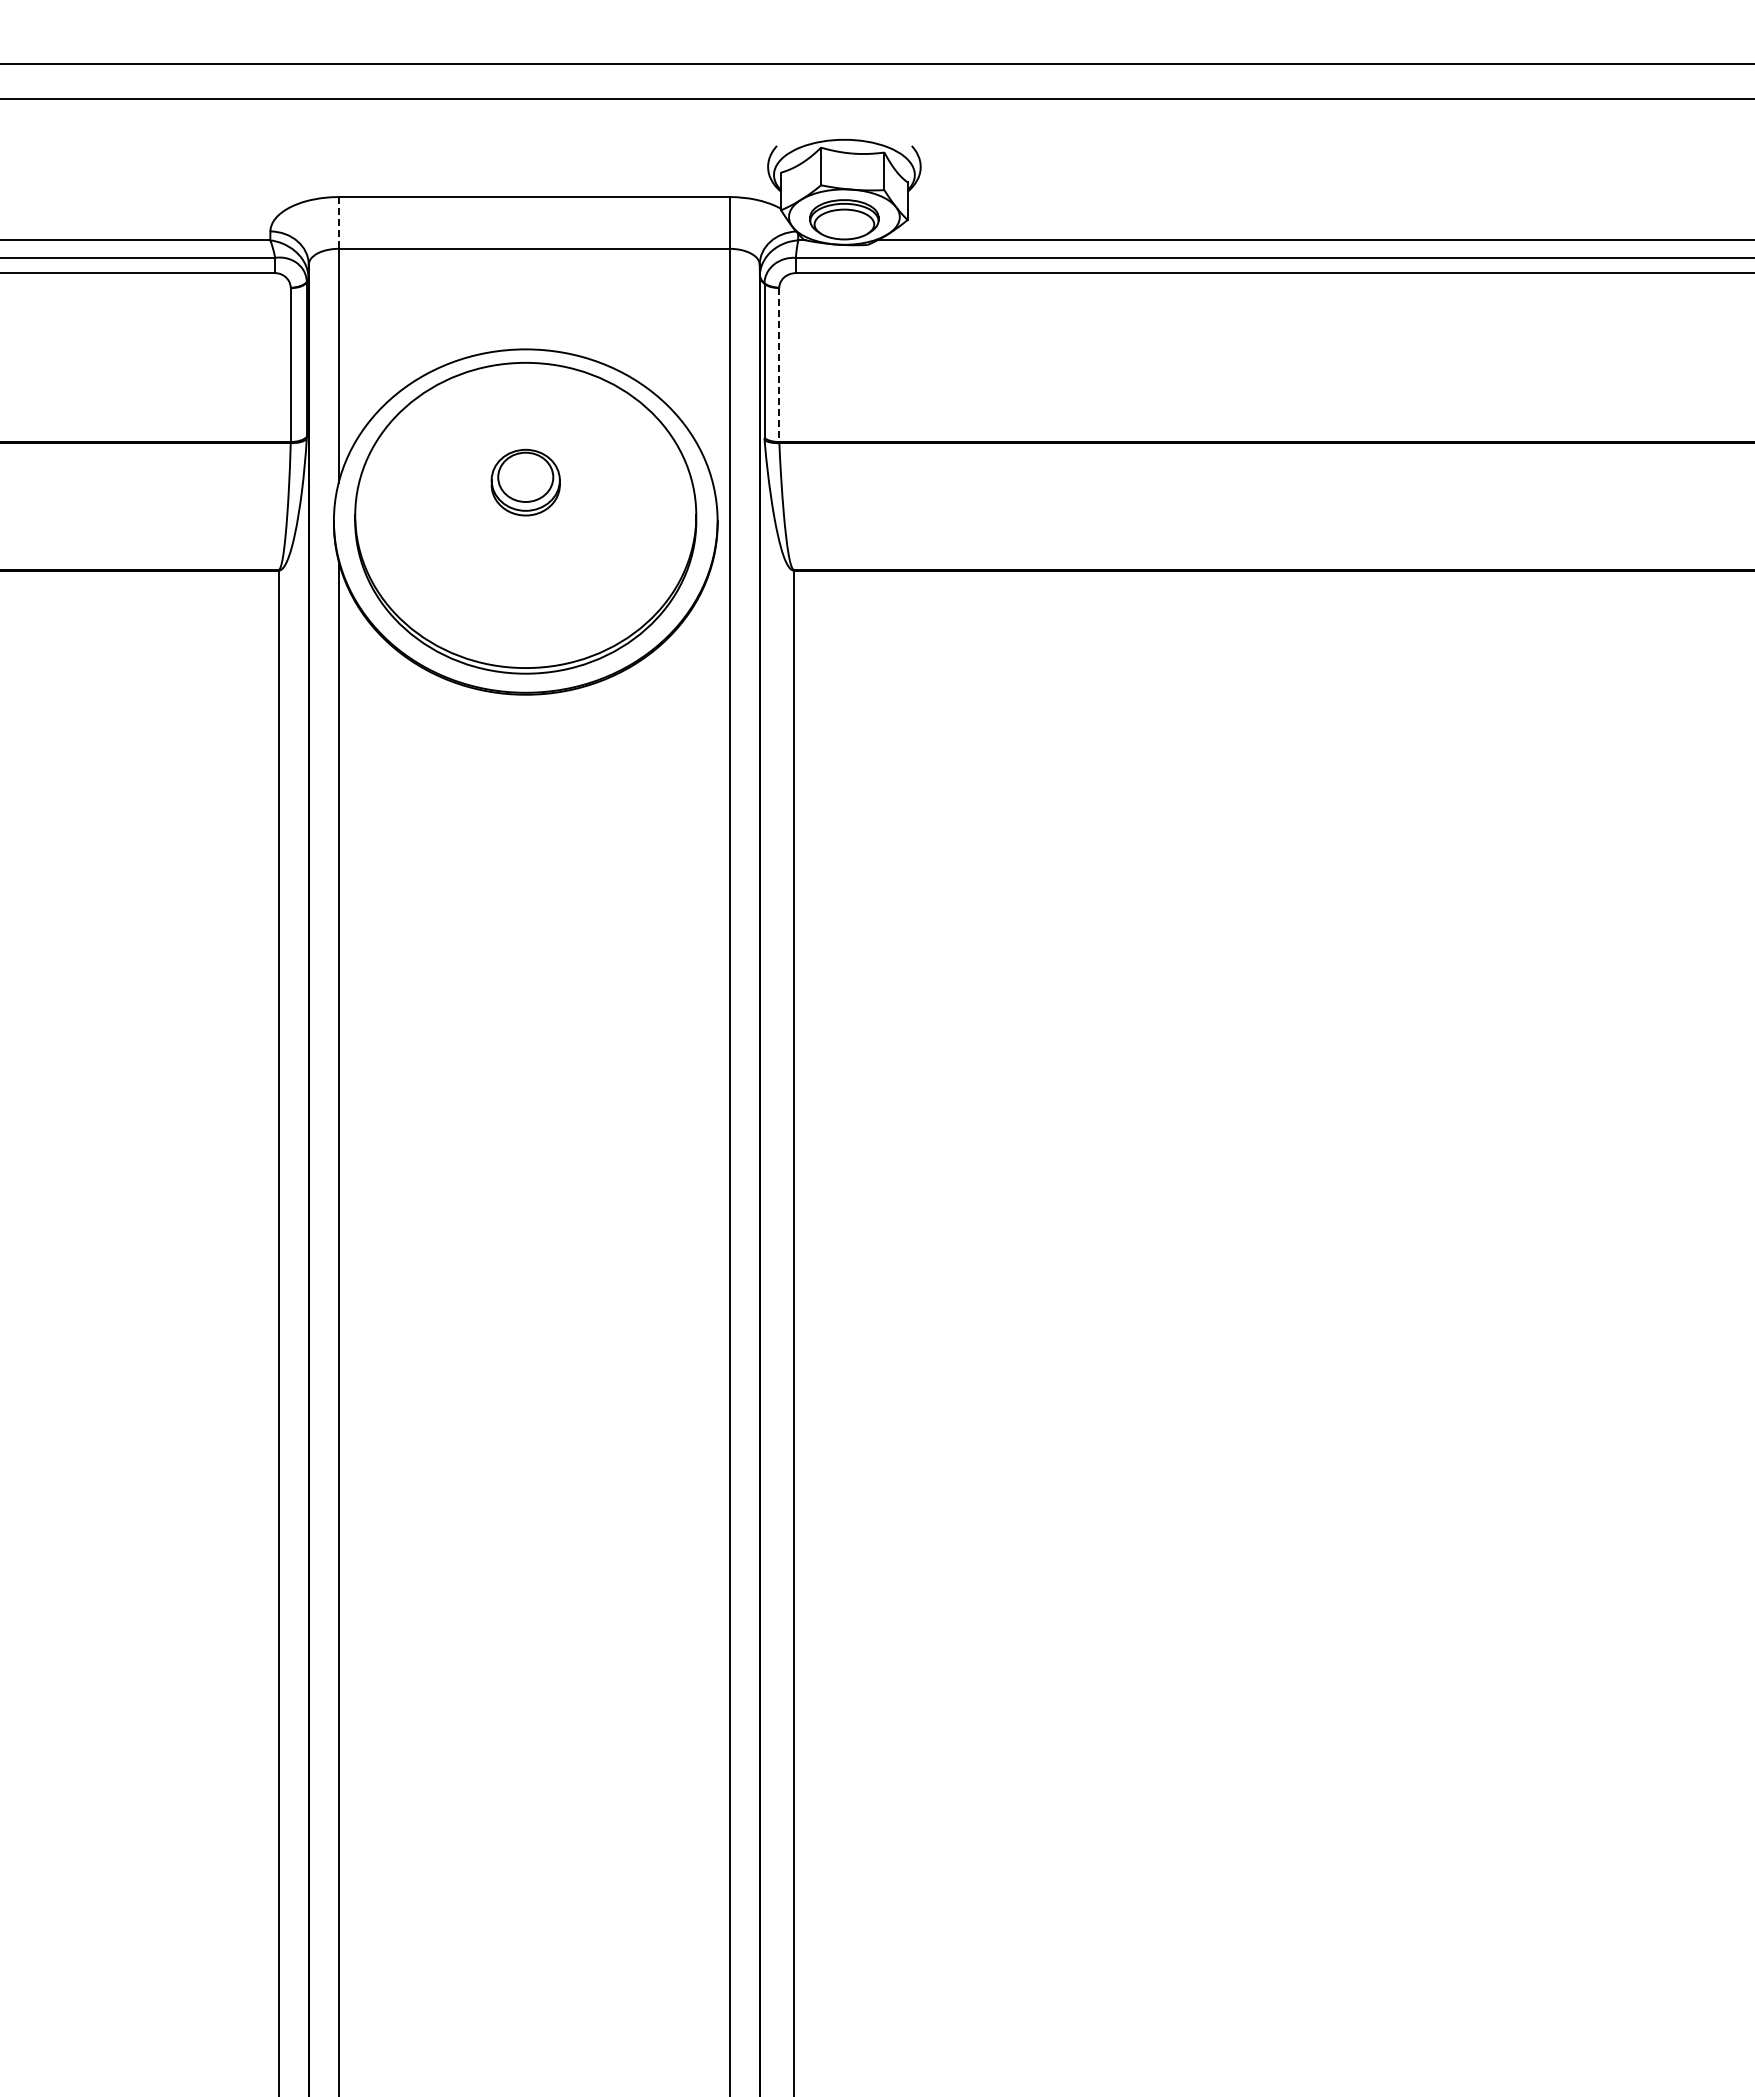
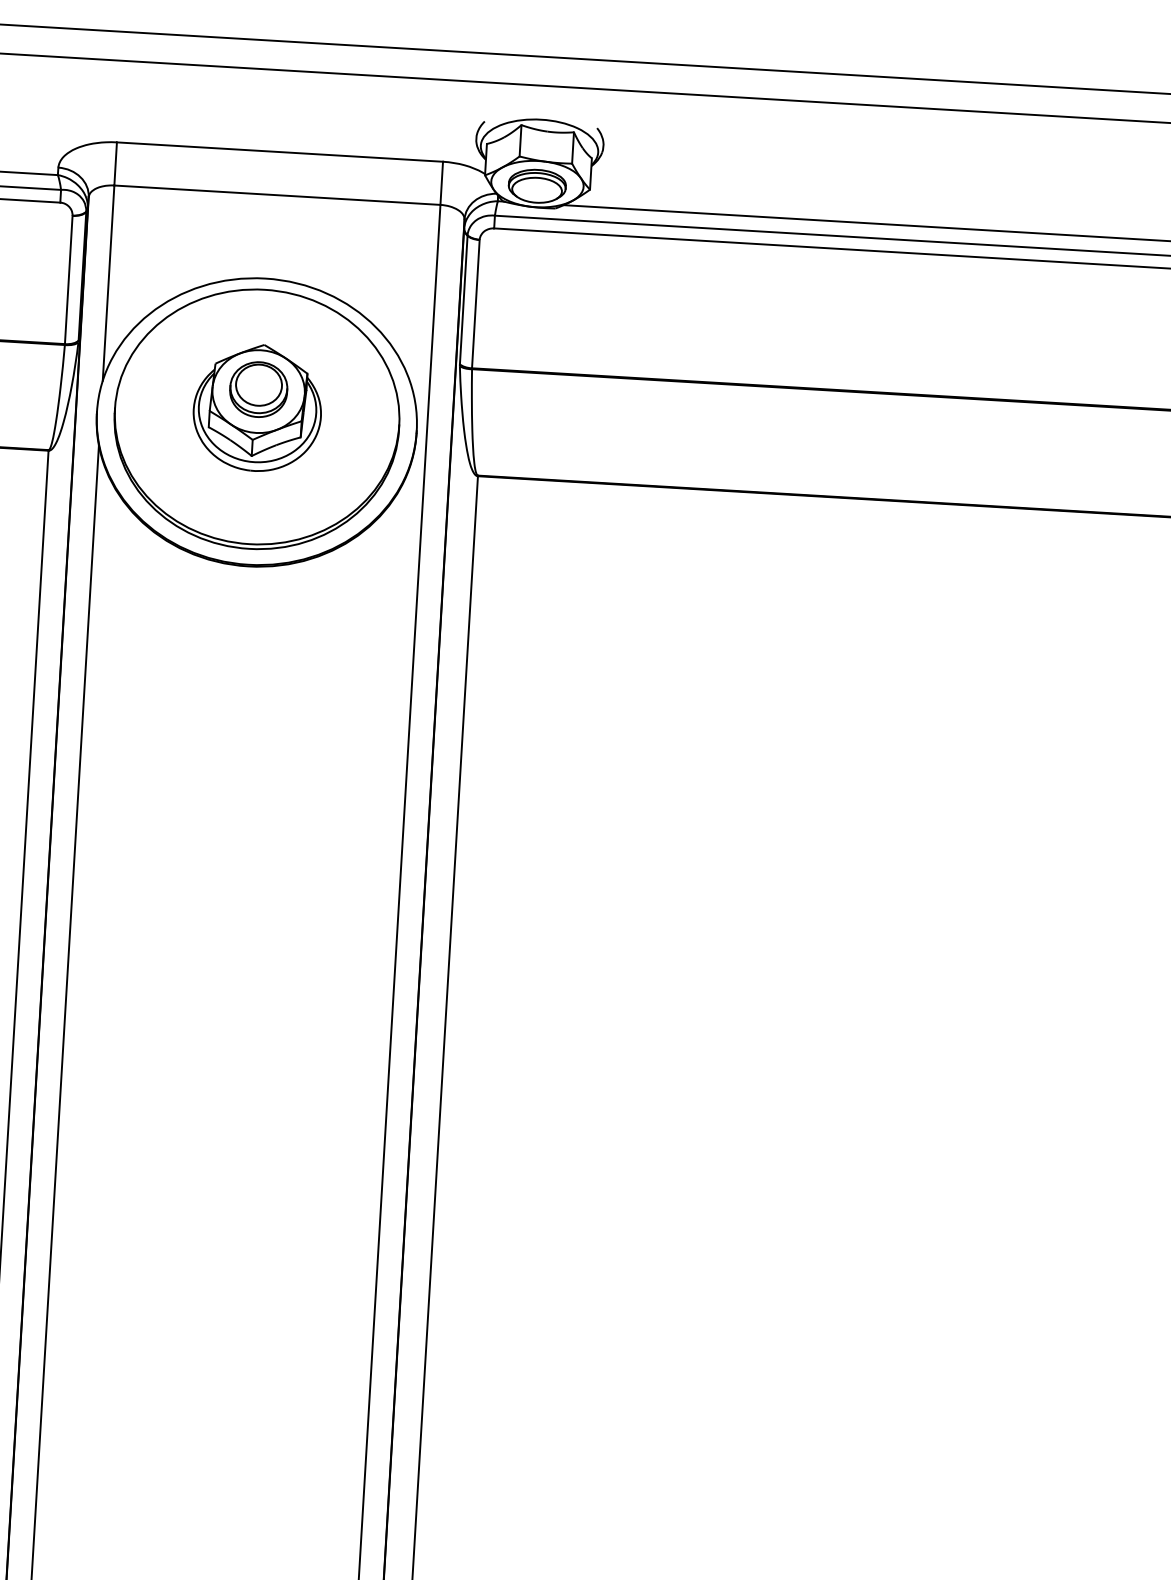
line: (338, 222) -> (115, 163), dashed -> solid
line: (779, 365) -> (476, 304), dashed -> solid
part: (525, 504) -> (257, 407), added

